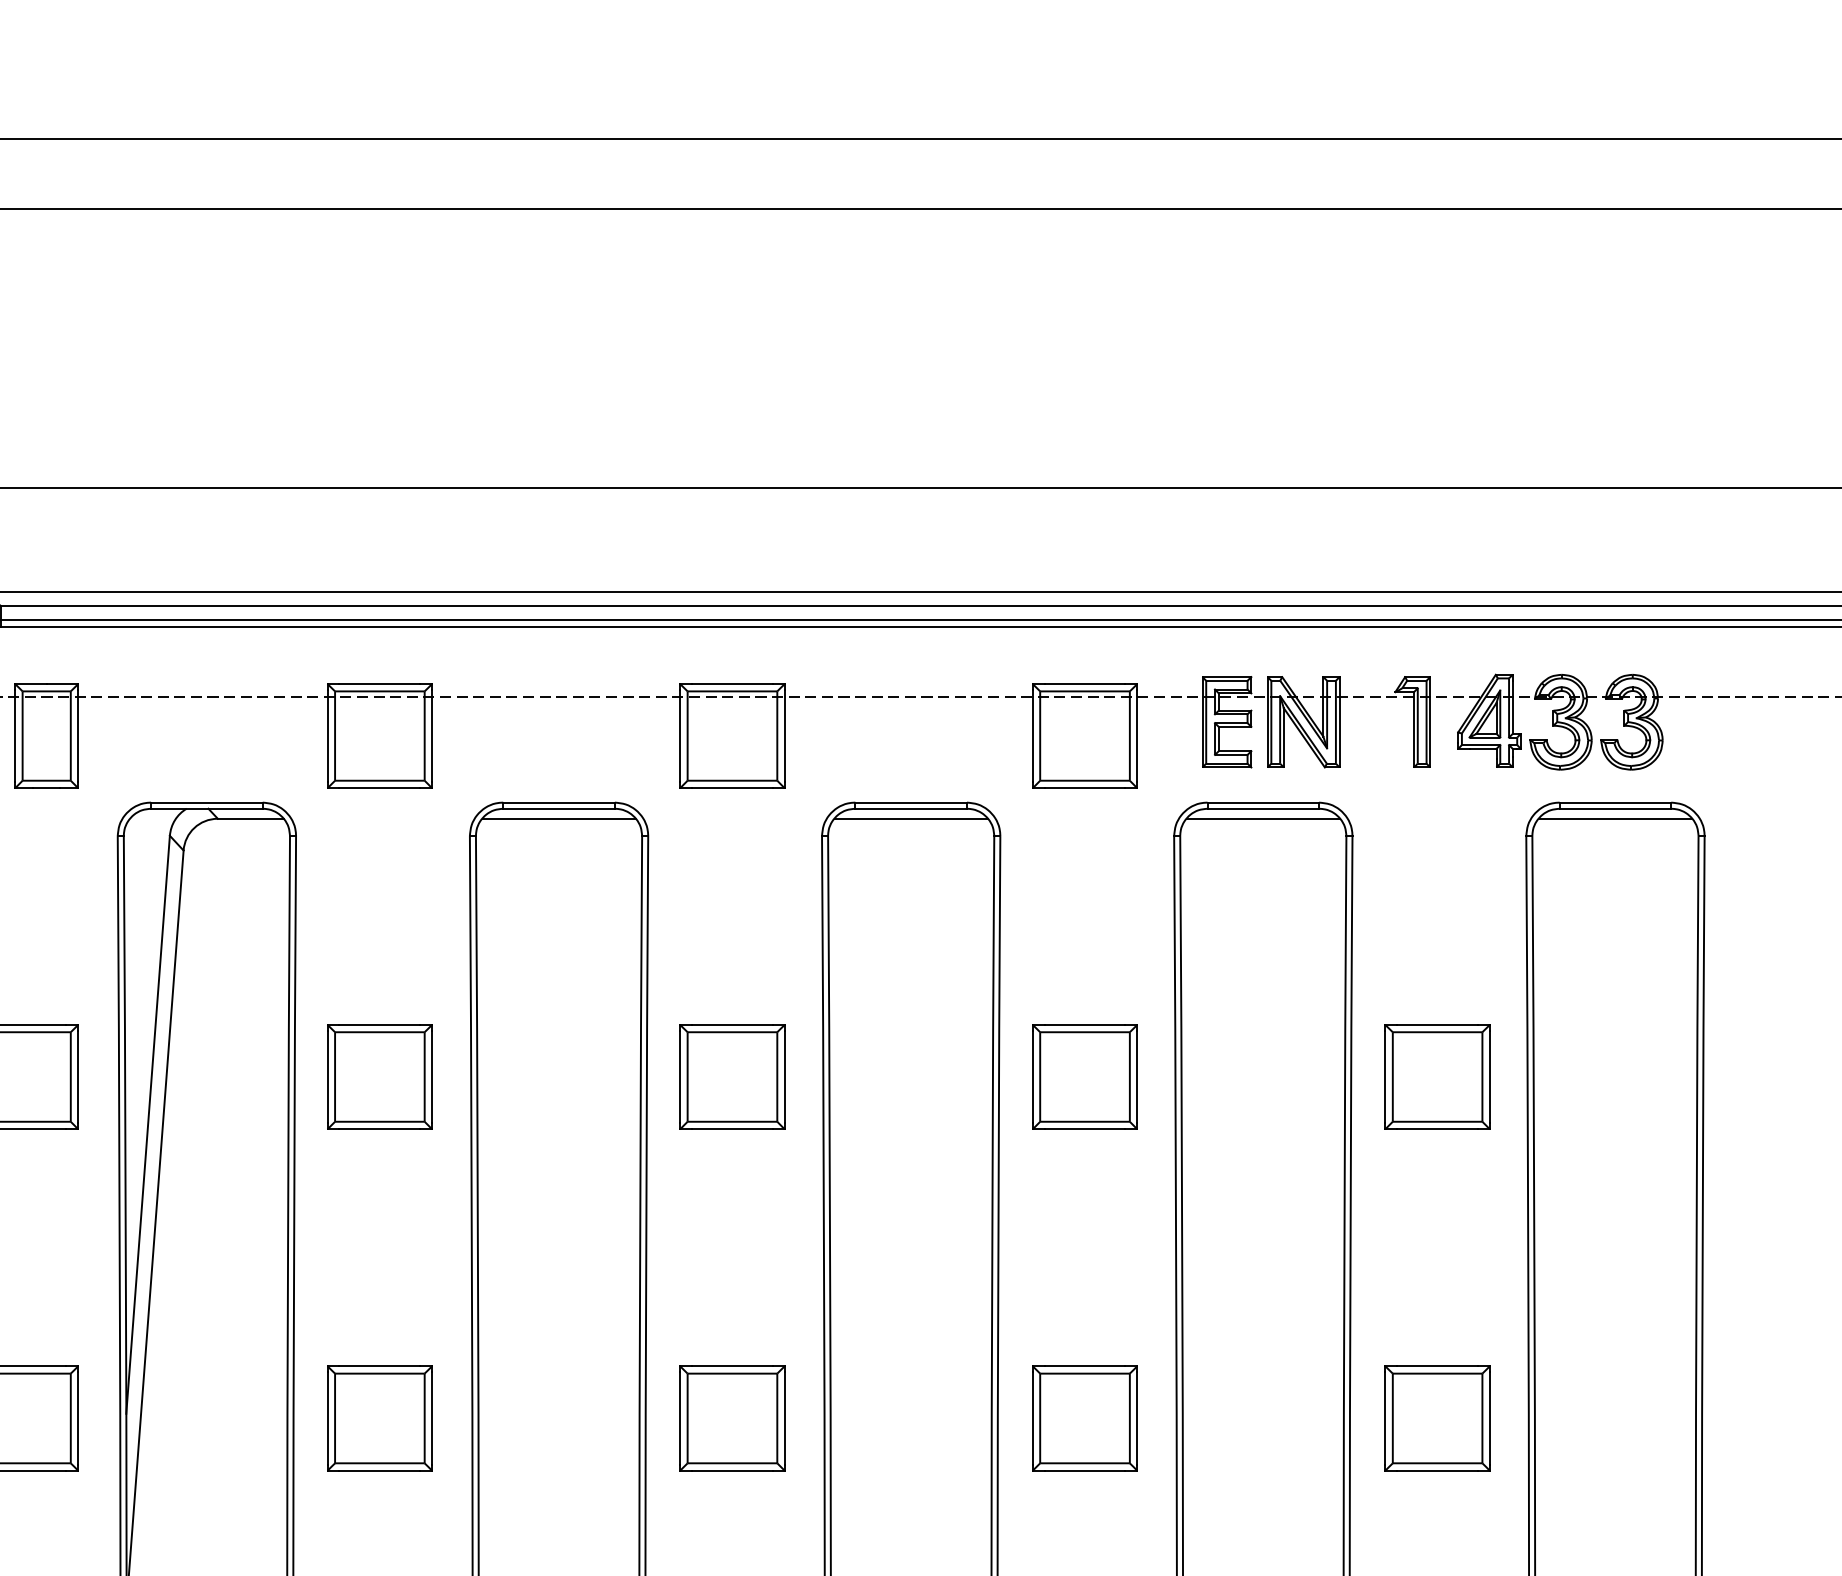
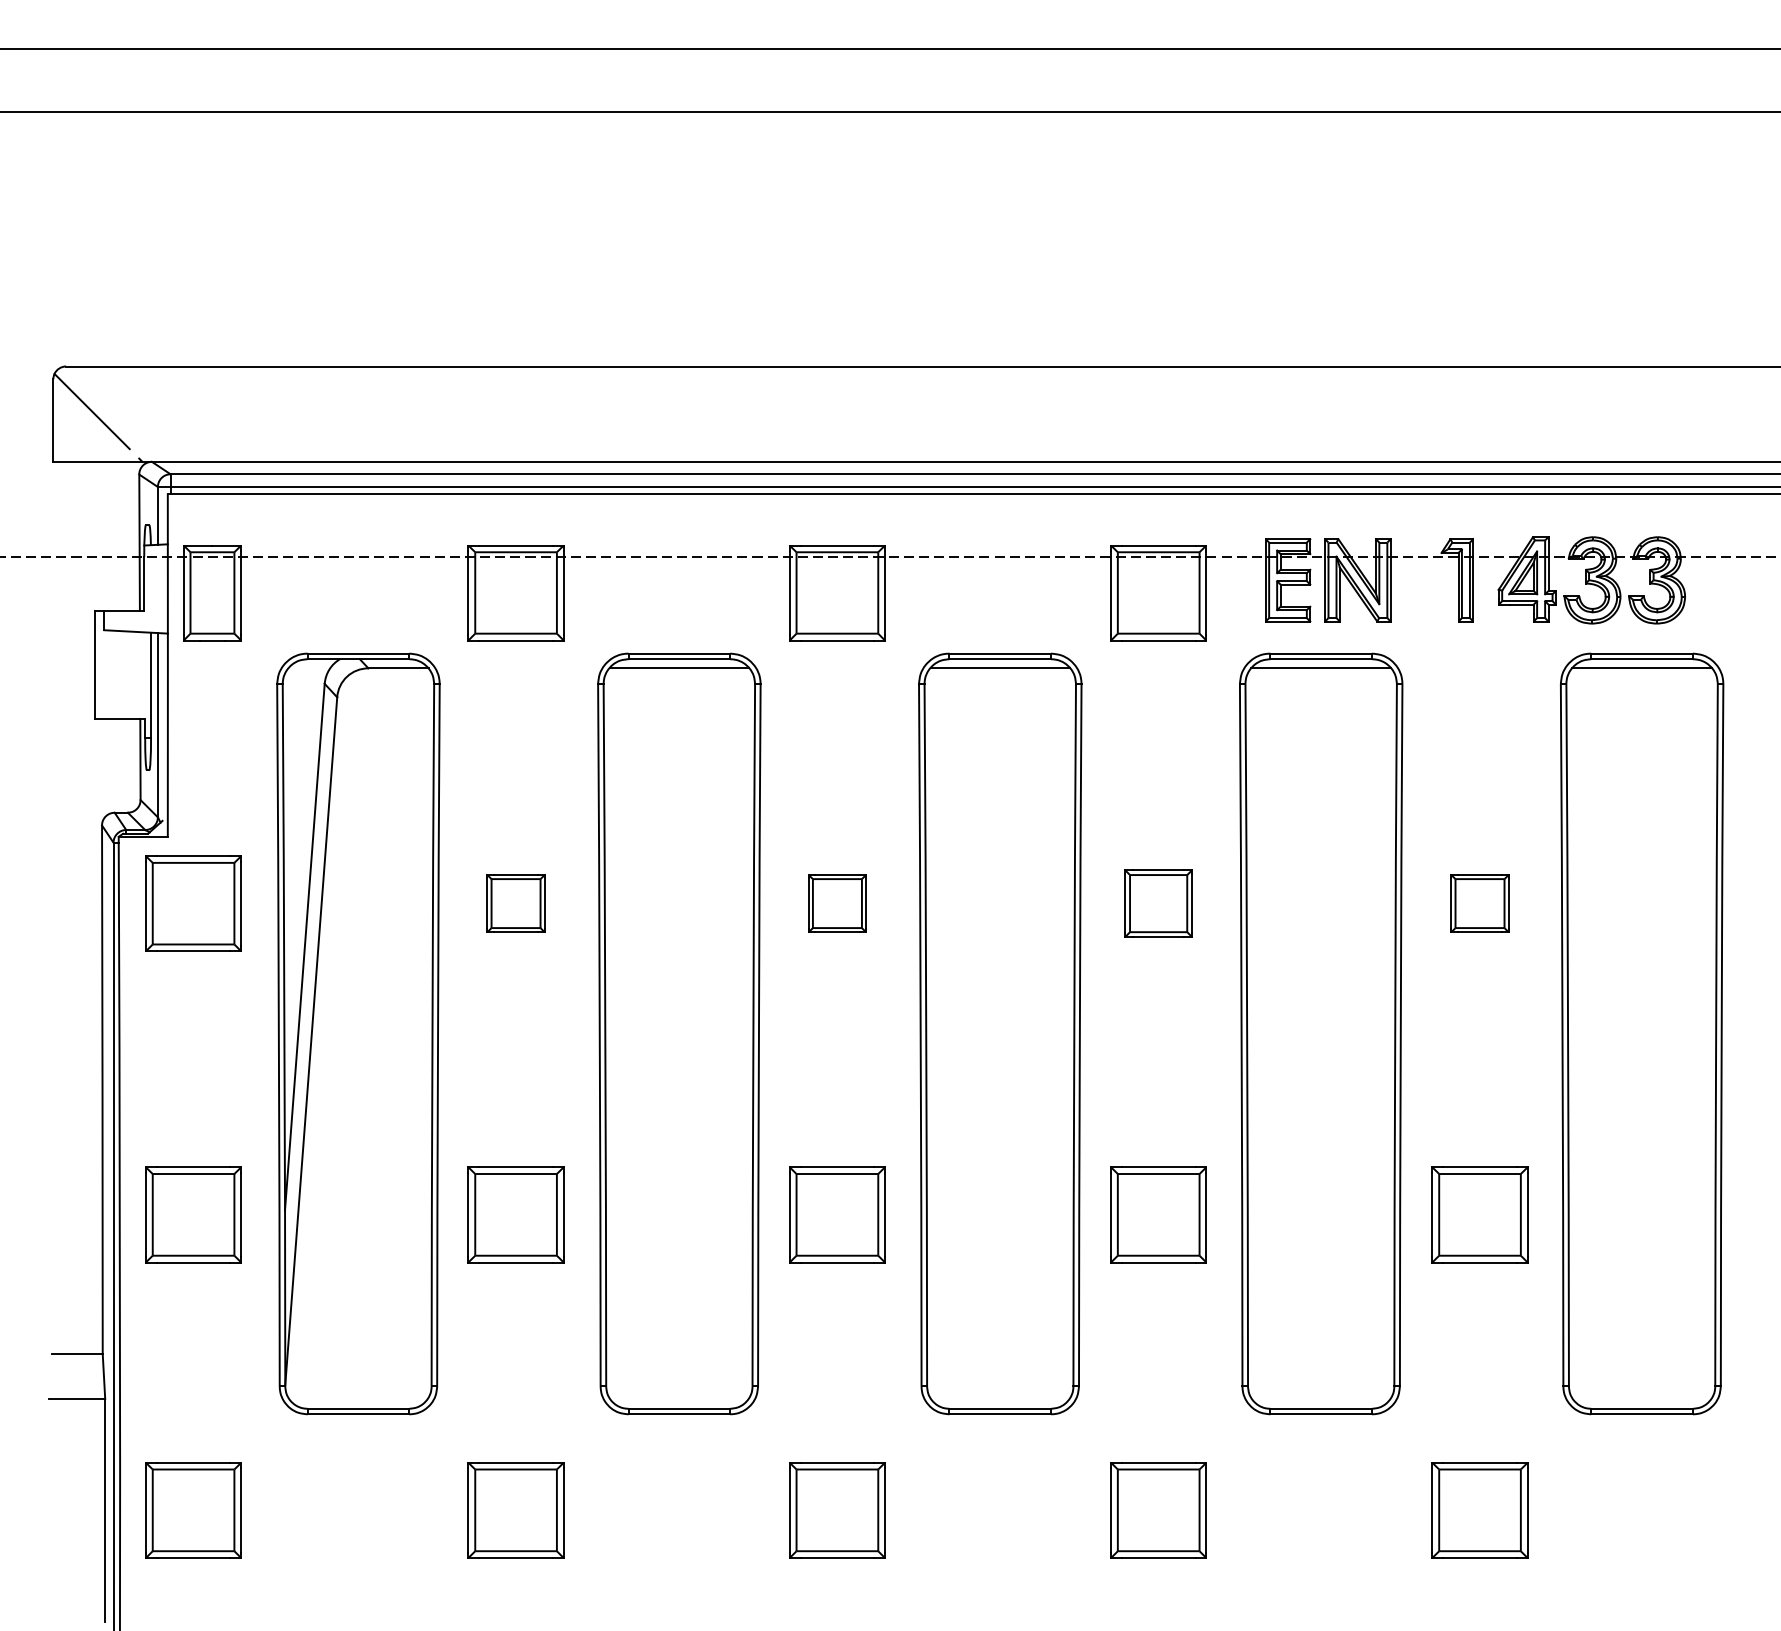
part: (379, 1076) -> (515, 903), size x0.6
part: (732, 1076) -> (837, 903), size x0.6
part: (1084, 1076) -> (1158, 903), size x0.7
part: (1437, 1076) -> (1479, 903), size x0.6

